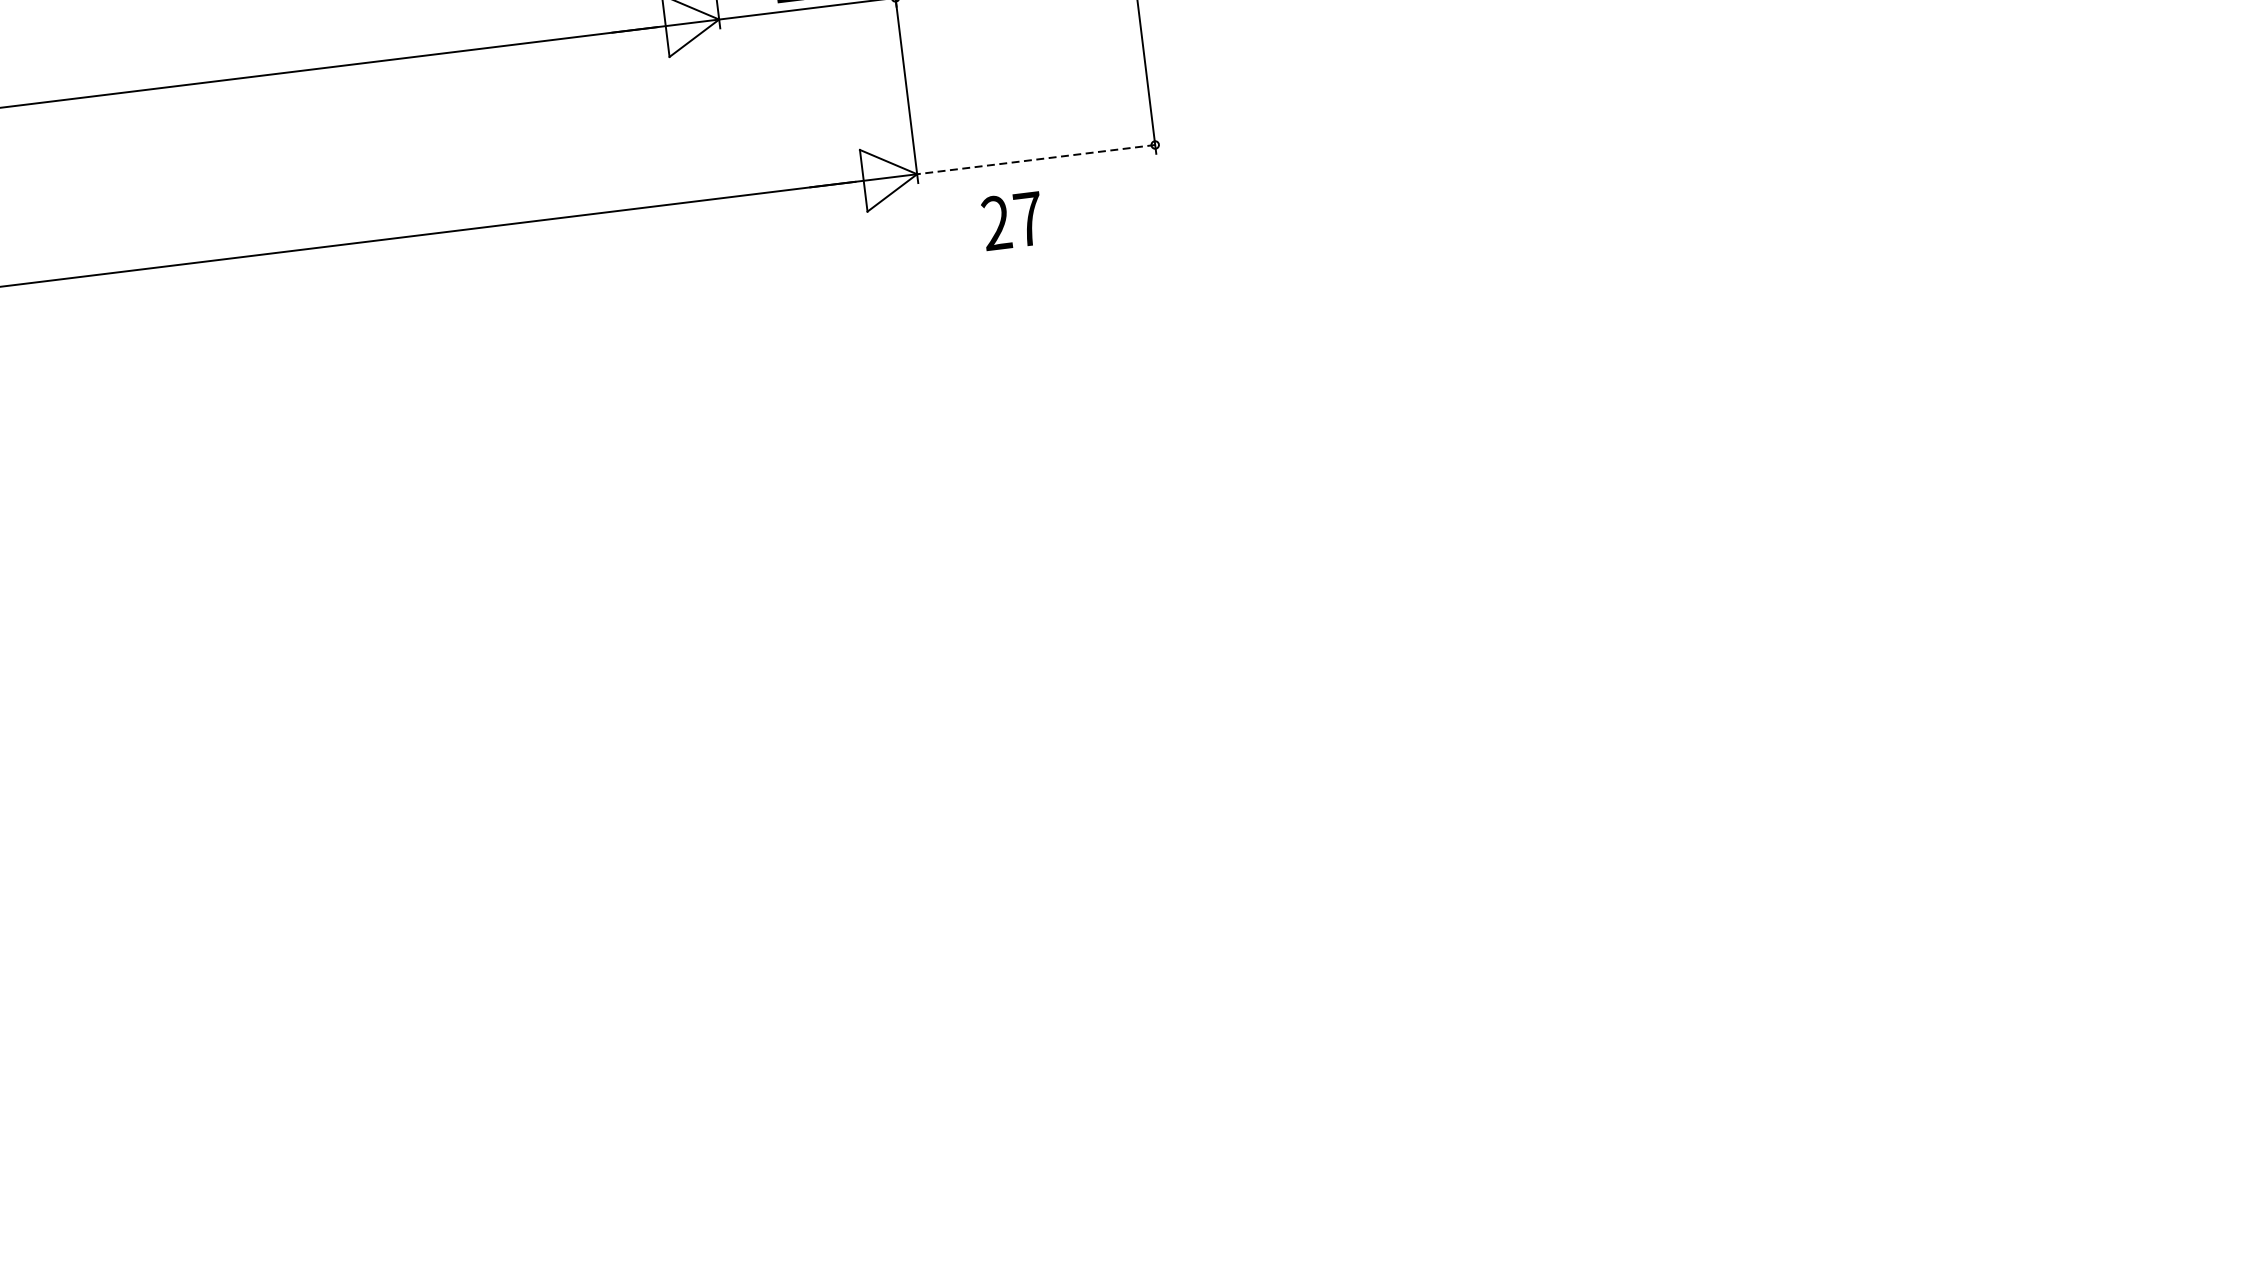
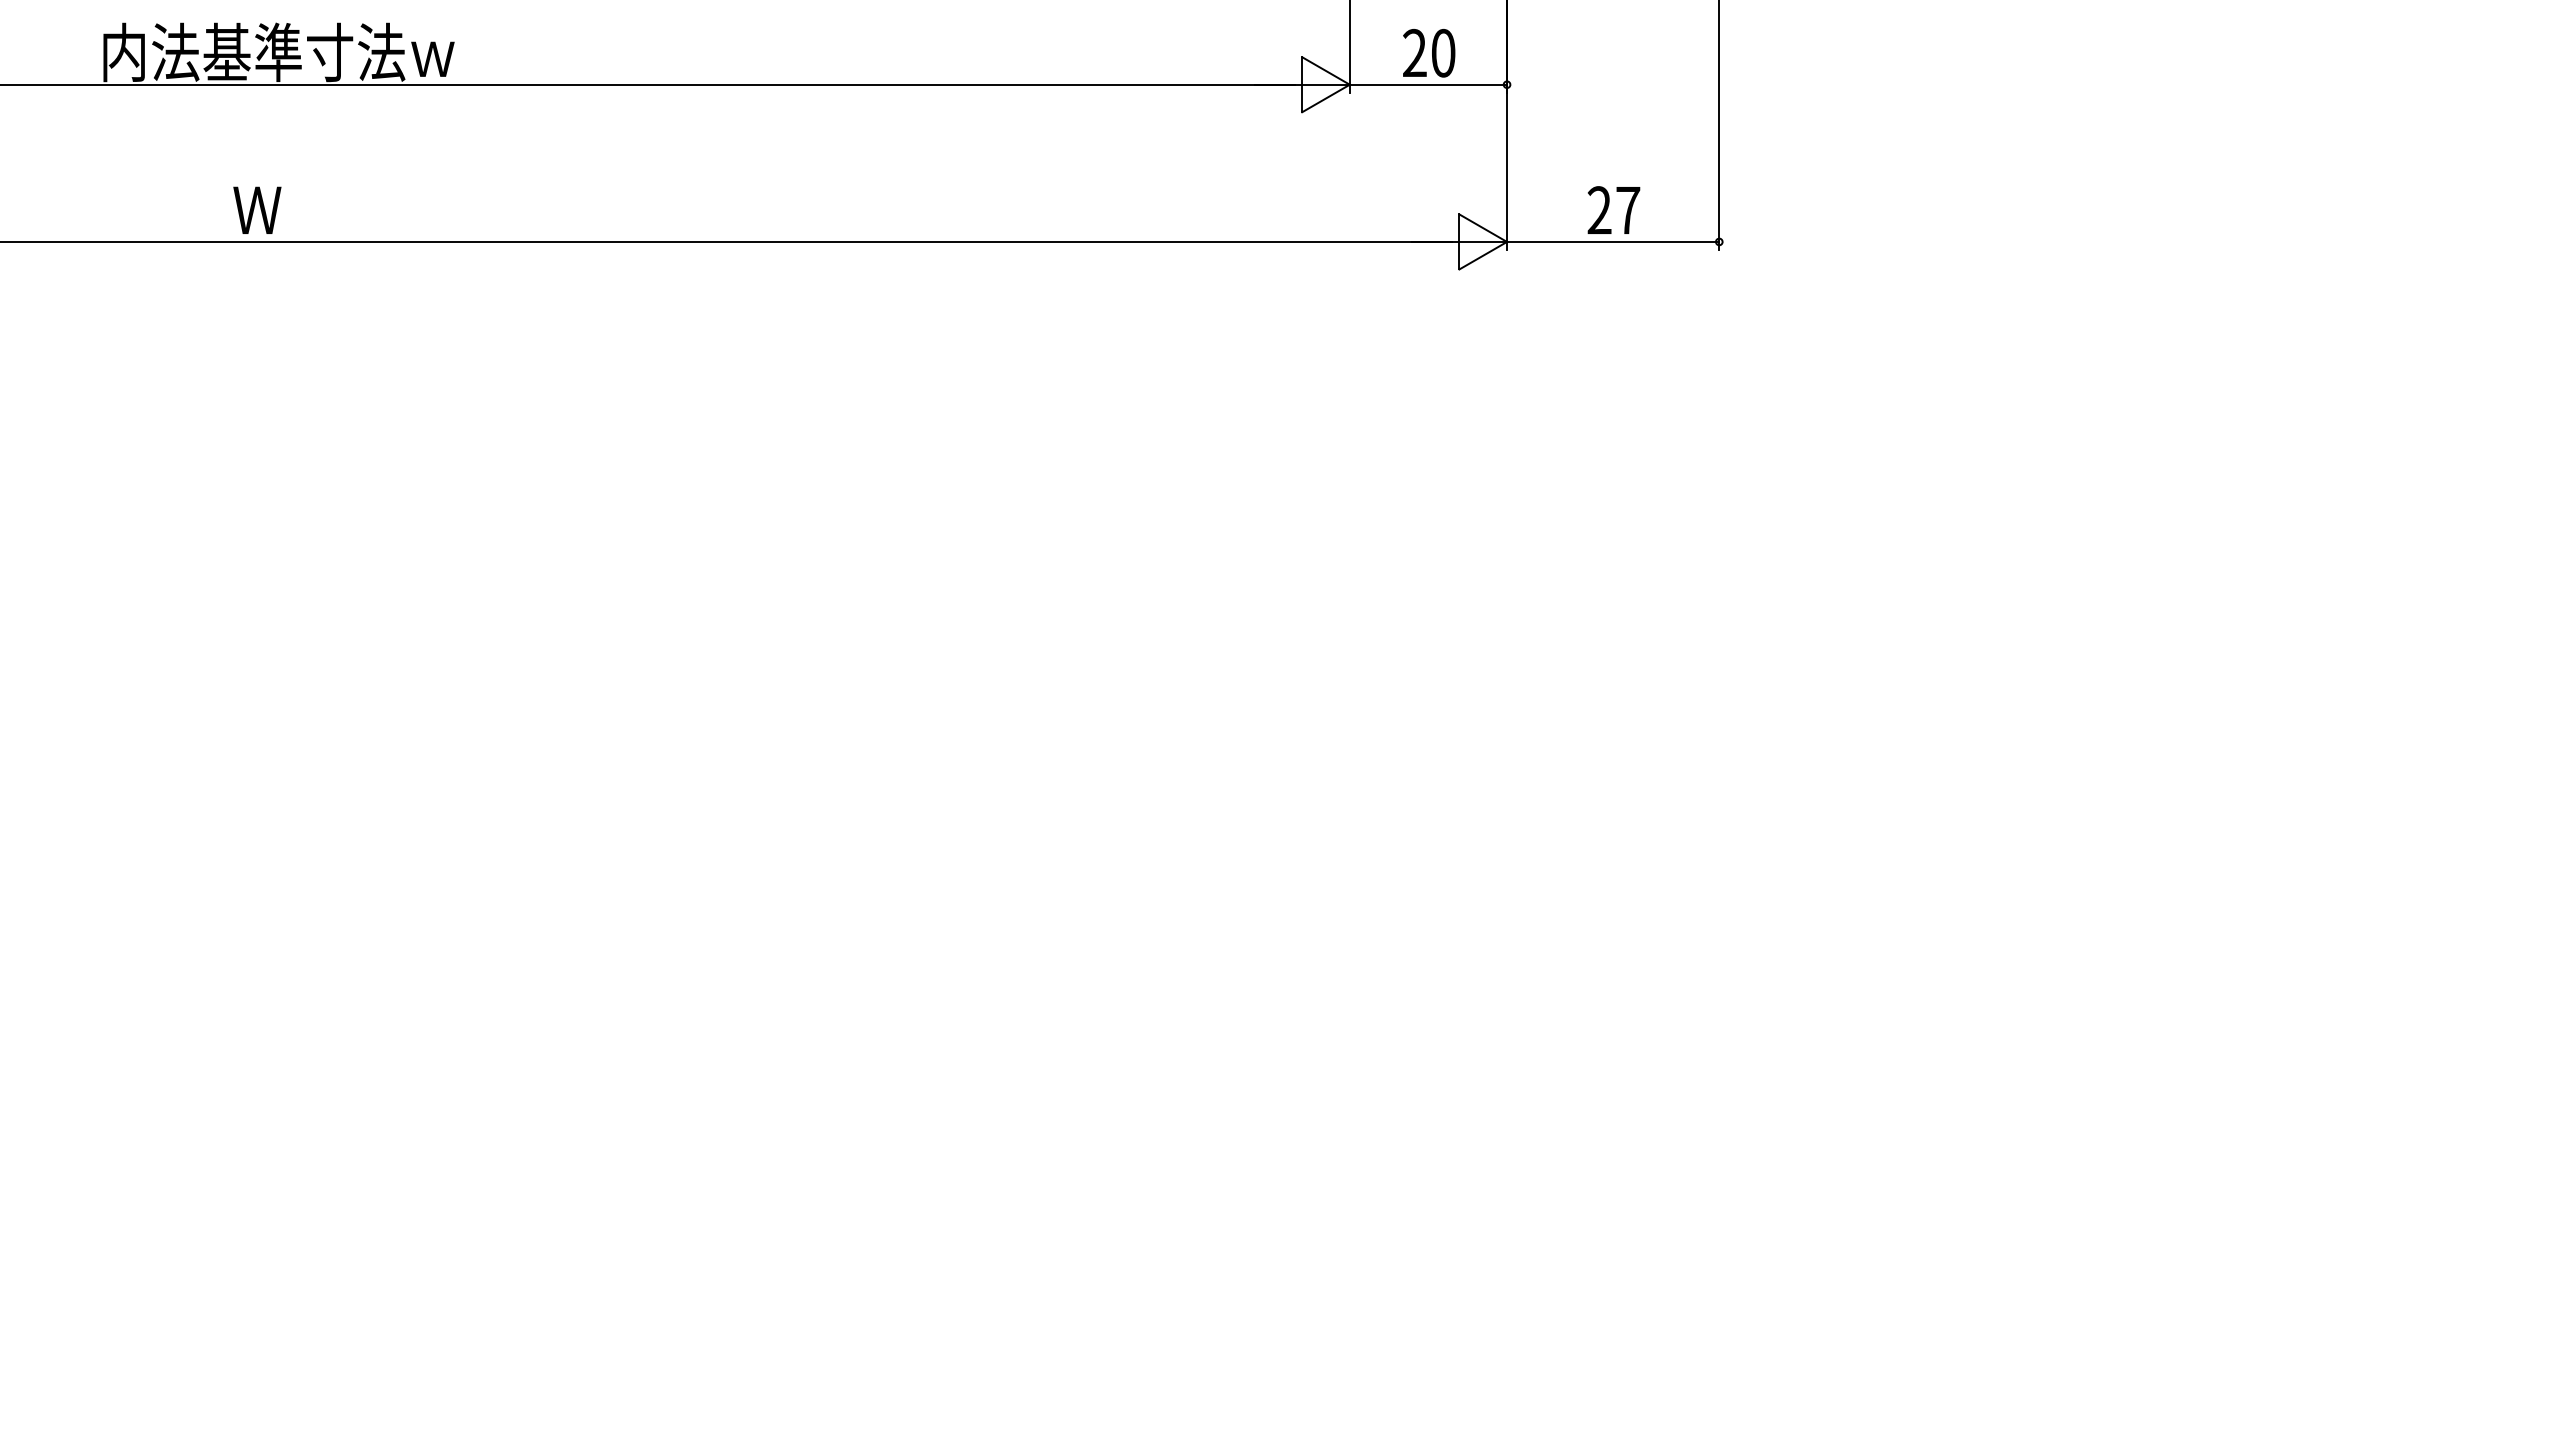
line: (1035, 159) -> (1612, 241), dashed -> solid
text: (1012, 220) -> (1613, 209), moved

